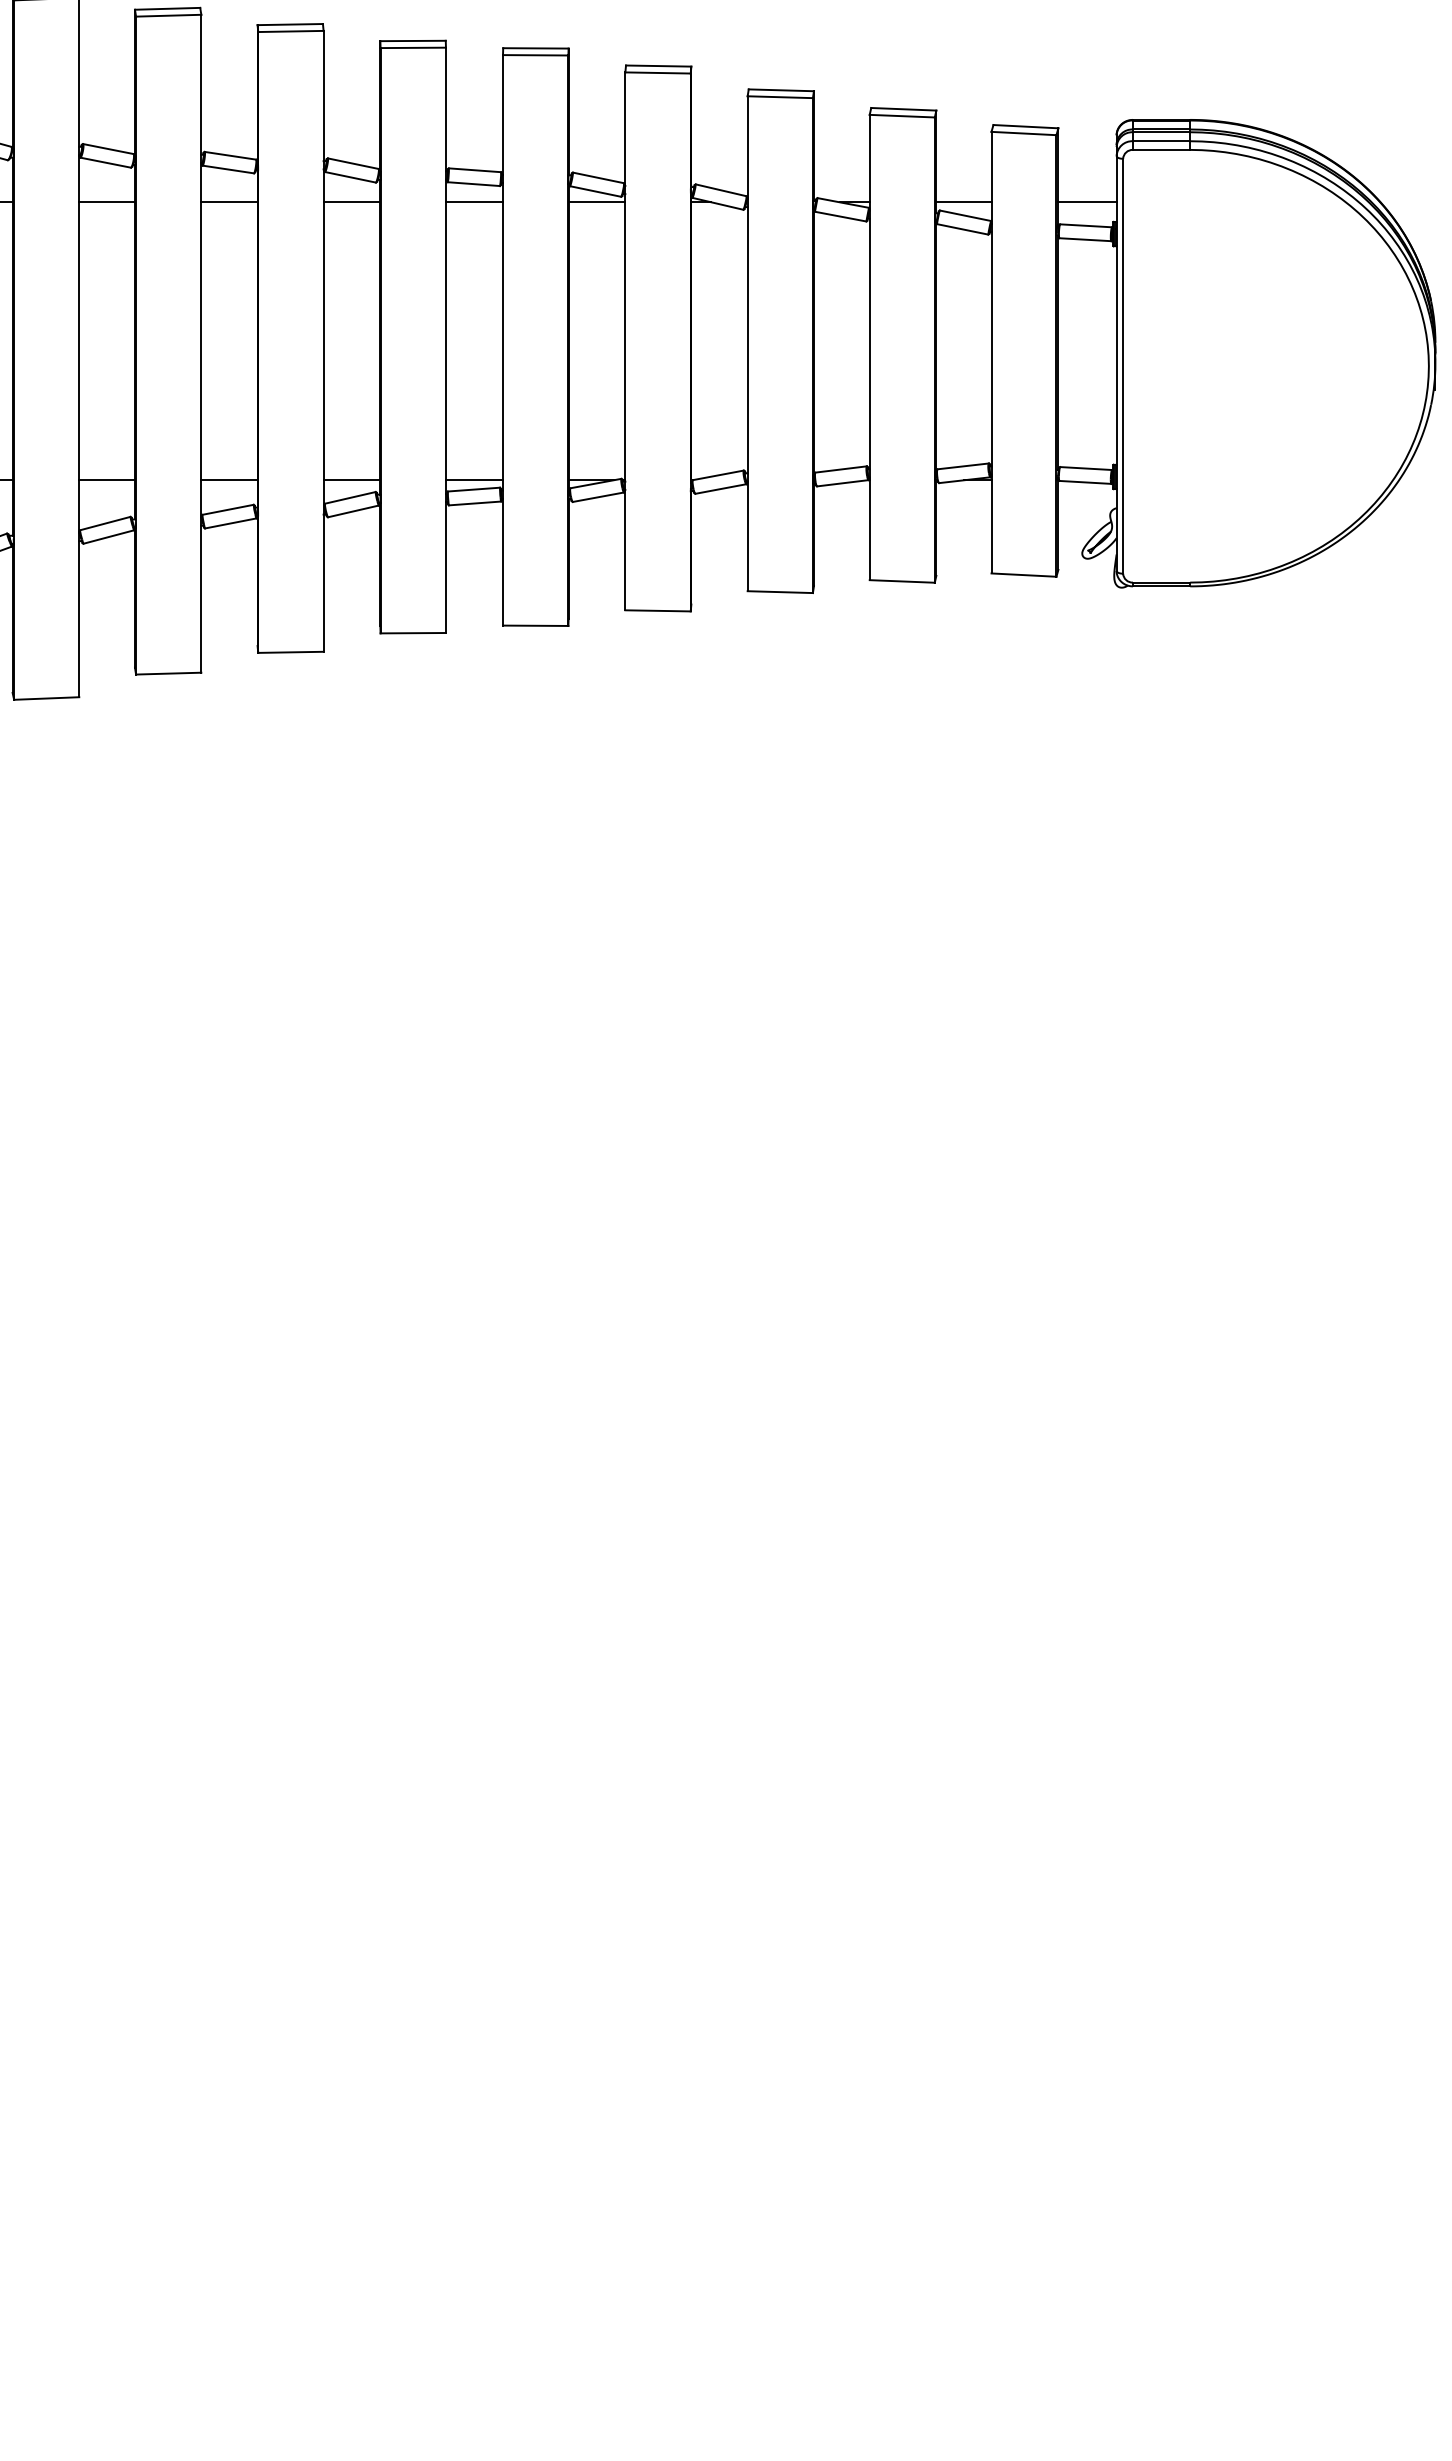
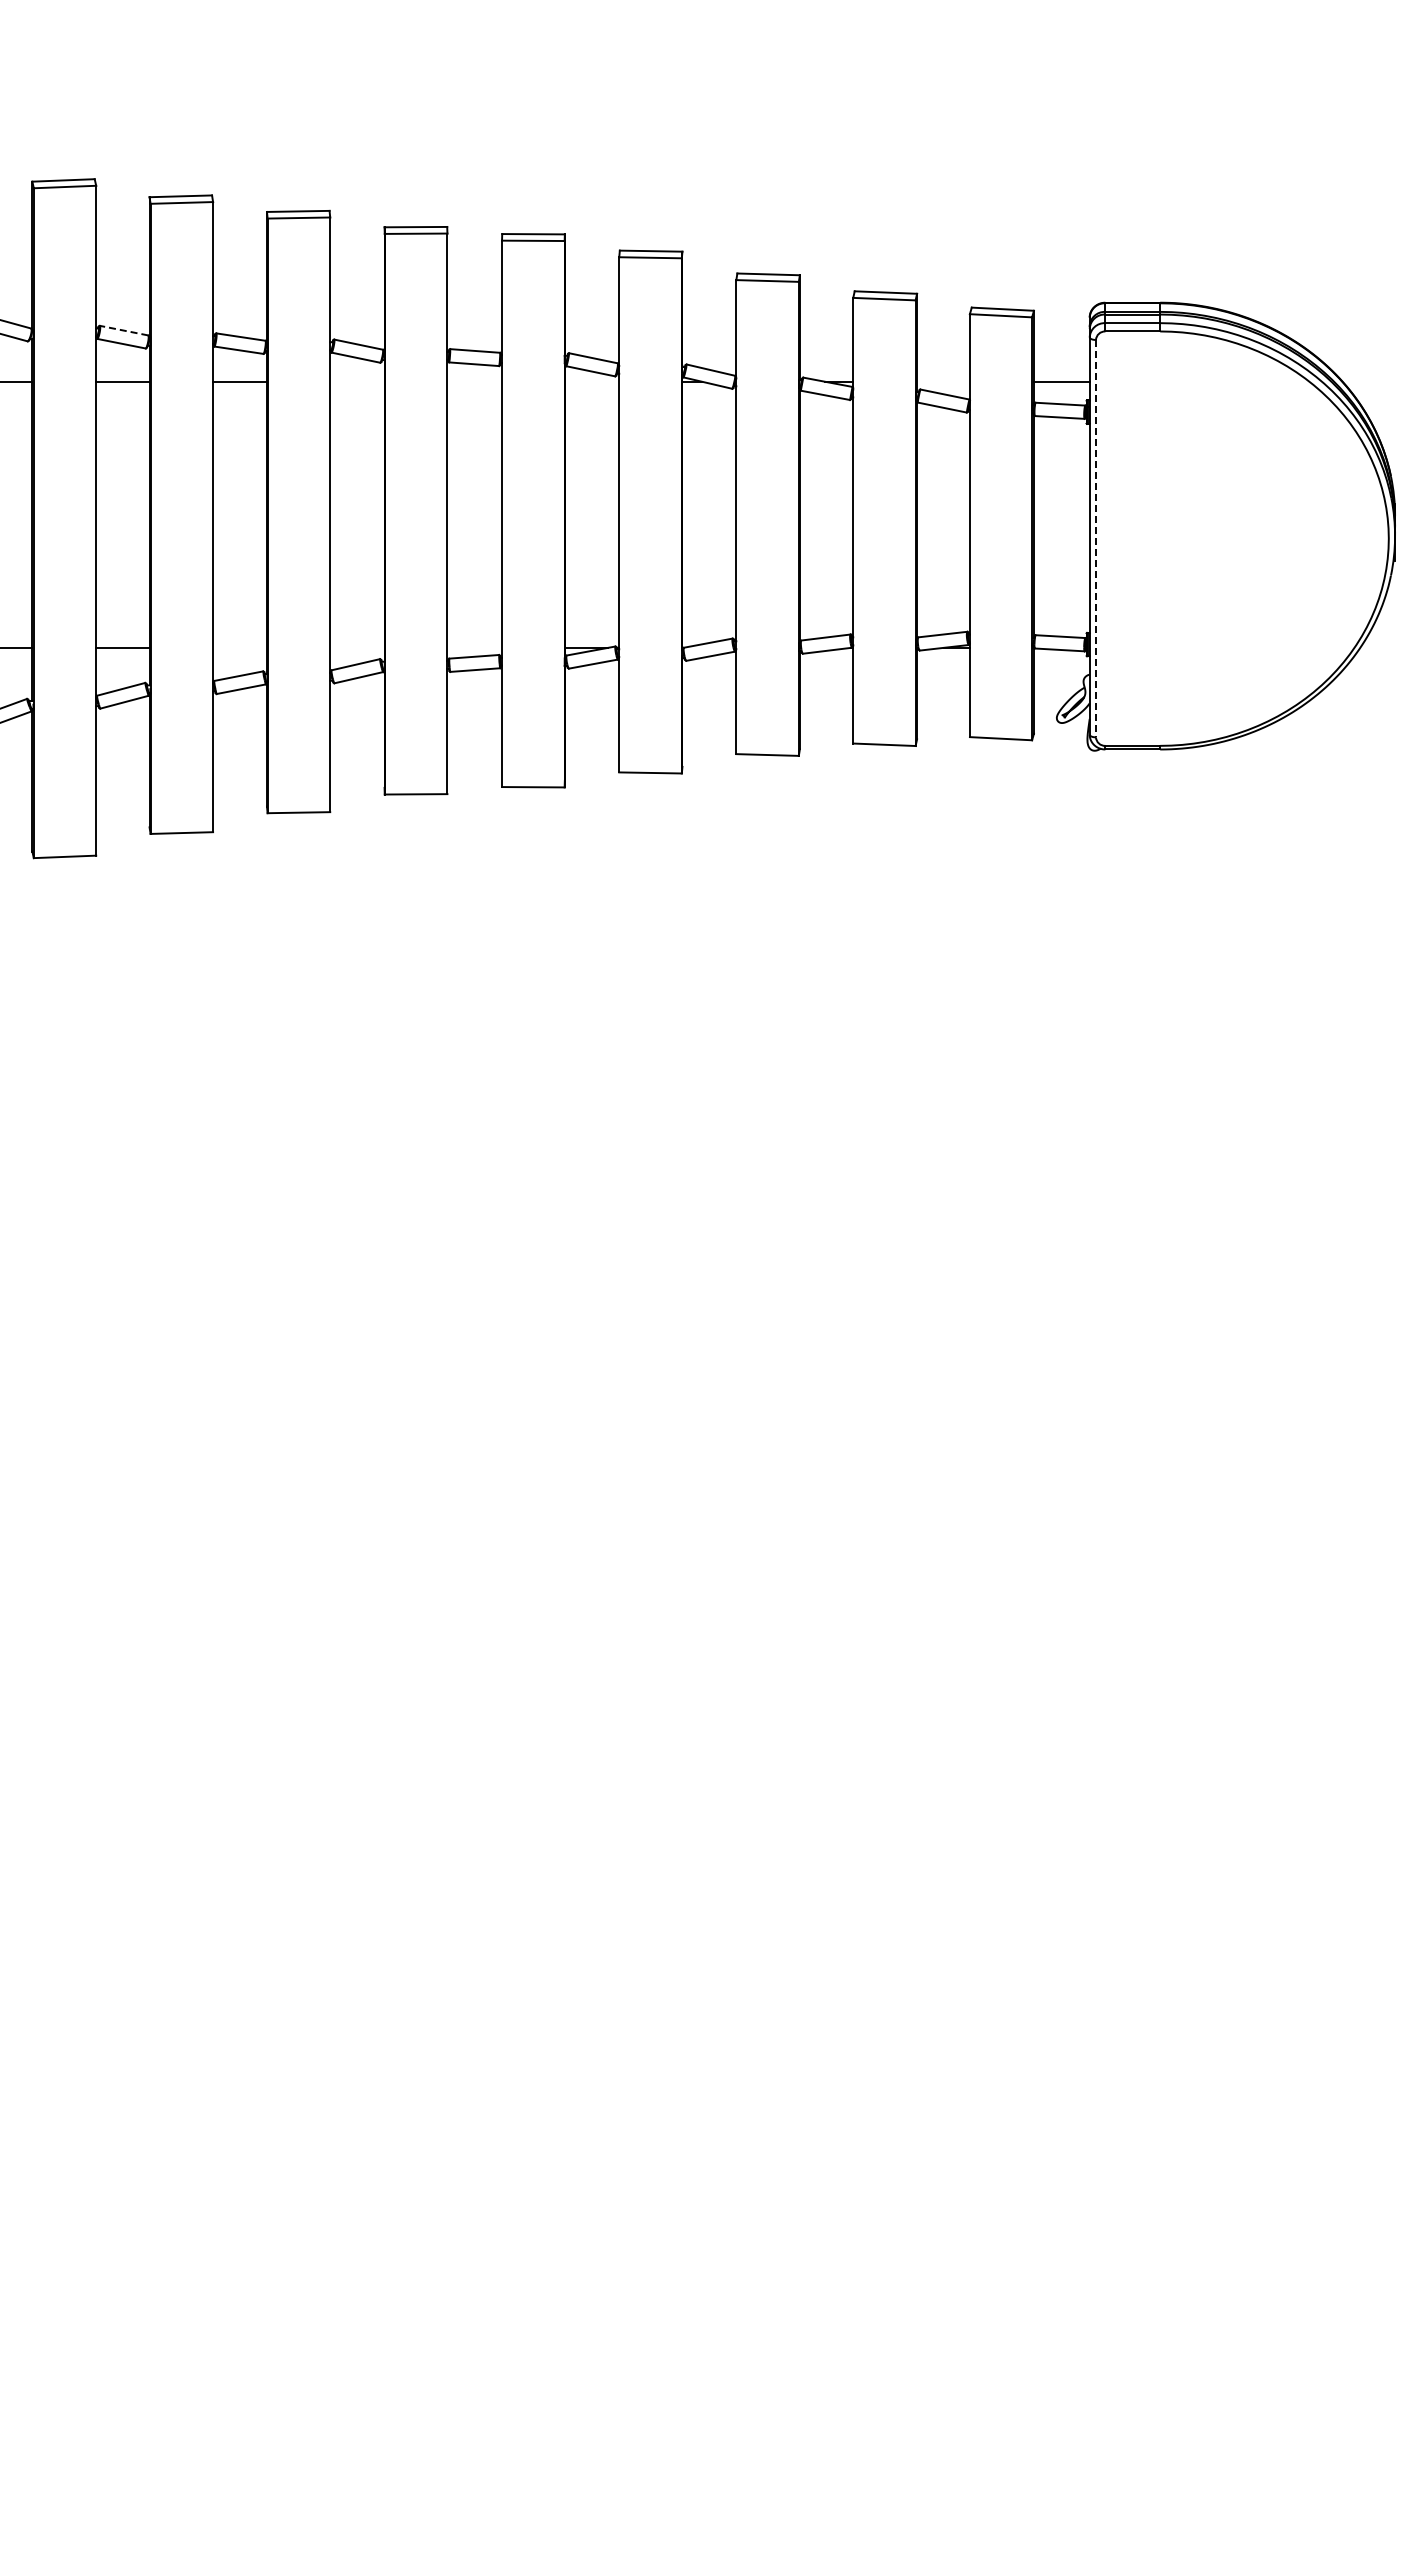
line: (108, 148) -> (124, 330), solid -> dashed
line: (352, 202) -> (357, 381), removed
line: (474, 202) -> (474, 381), removed
line: (596, 202) -> (591, 381), removed
line: (963, 202) -> (943, 381), removed
line: (1122, 366) -> (1095, 538), solid -> dashed
line: (229, 479) -> (240, 647), removed
line: (352, 479) -> (357, 647), removed
line: (474, 479) -> (474, 647), removed

